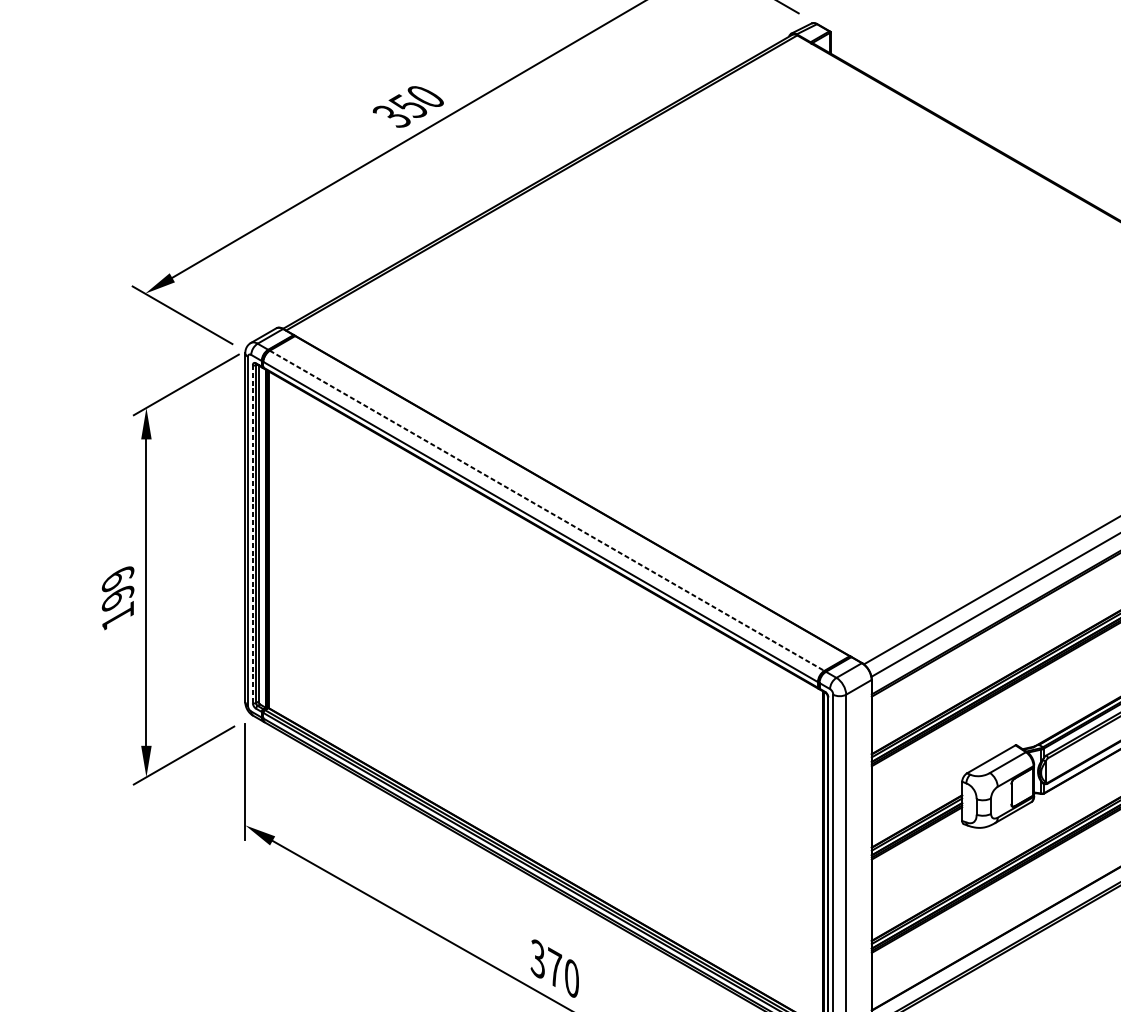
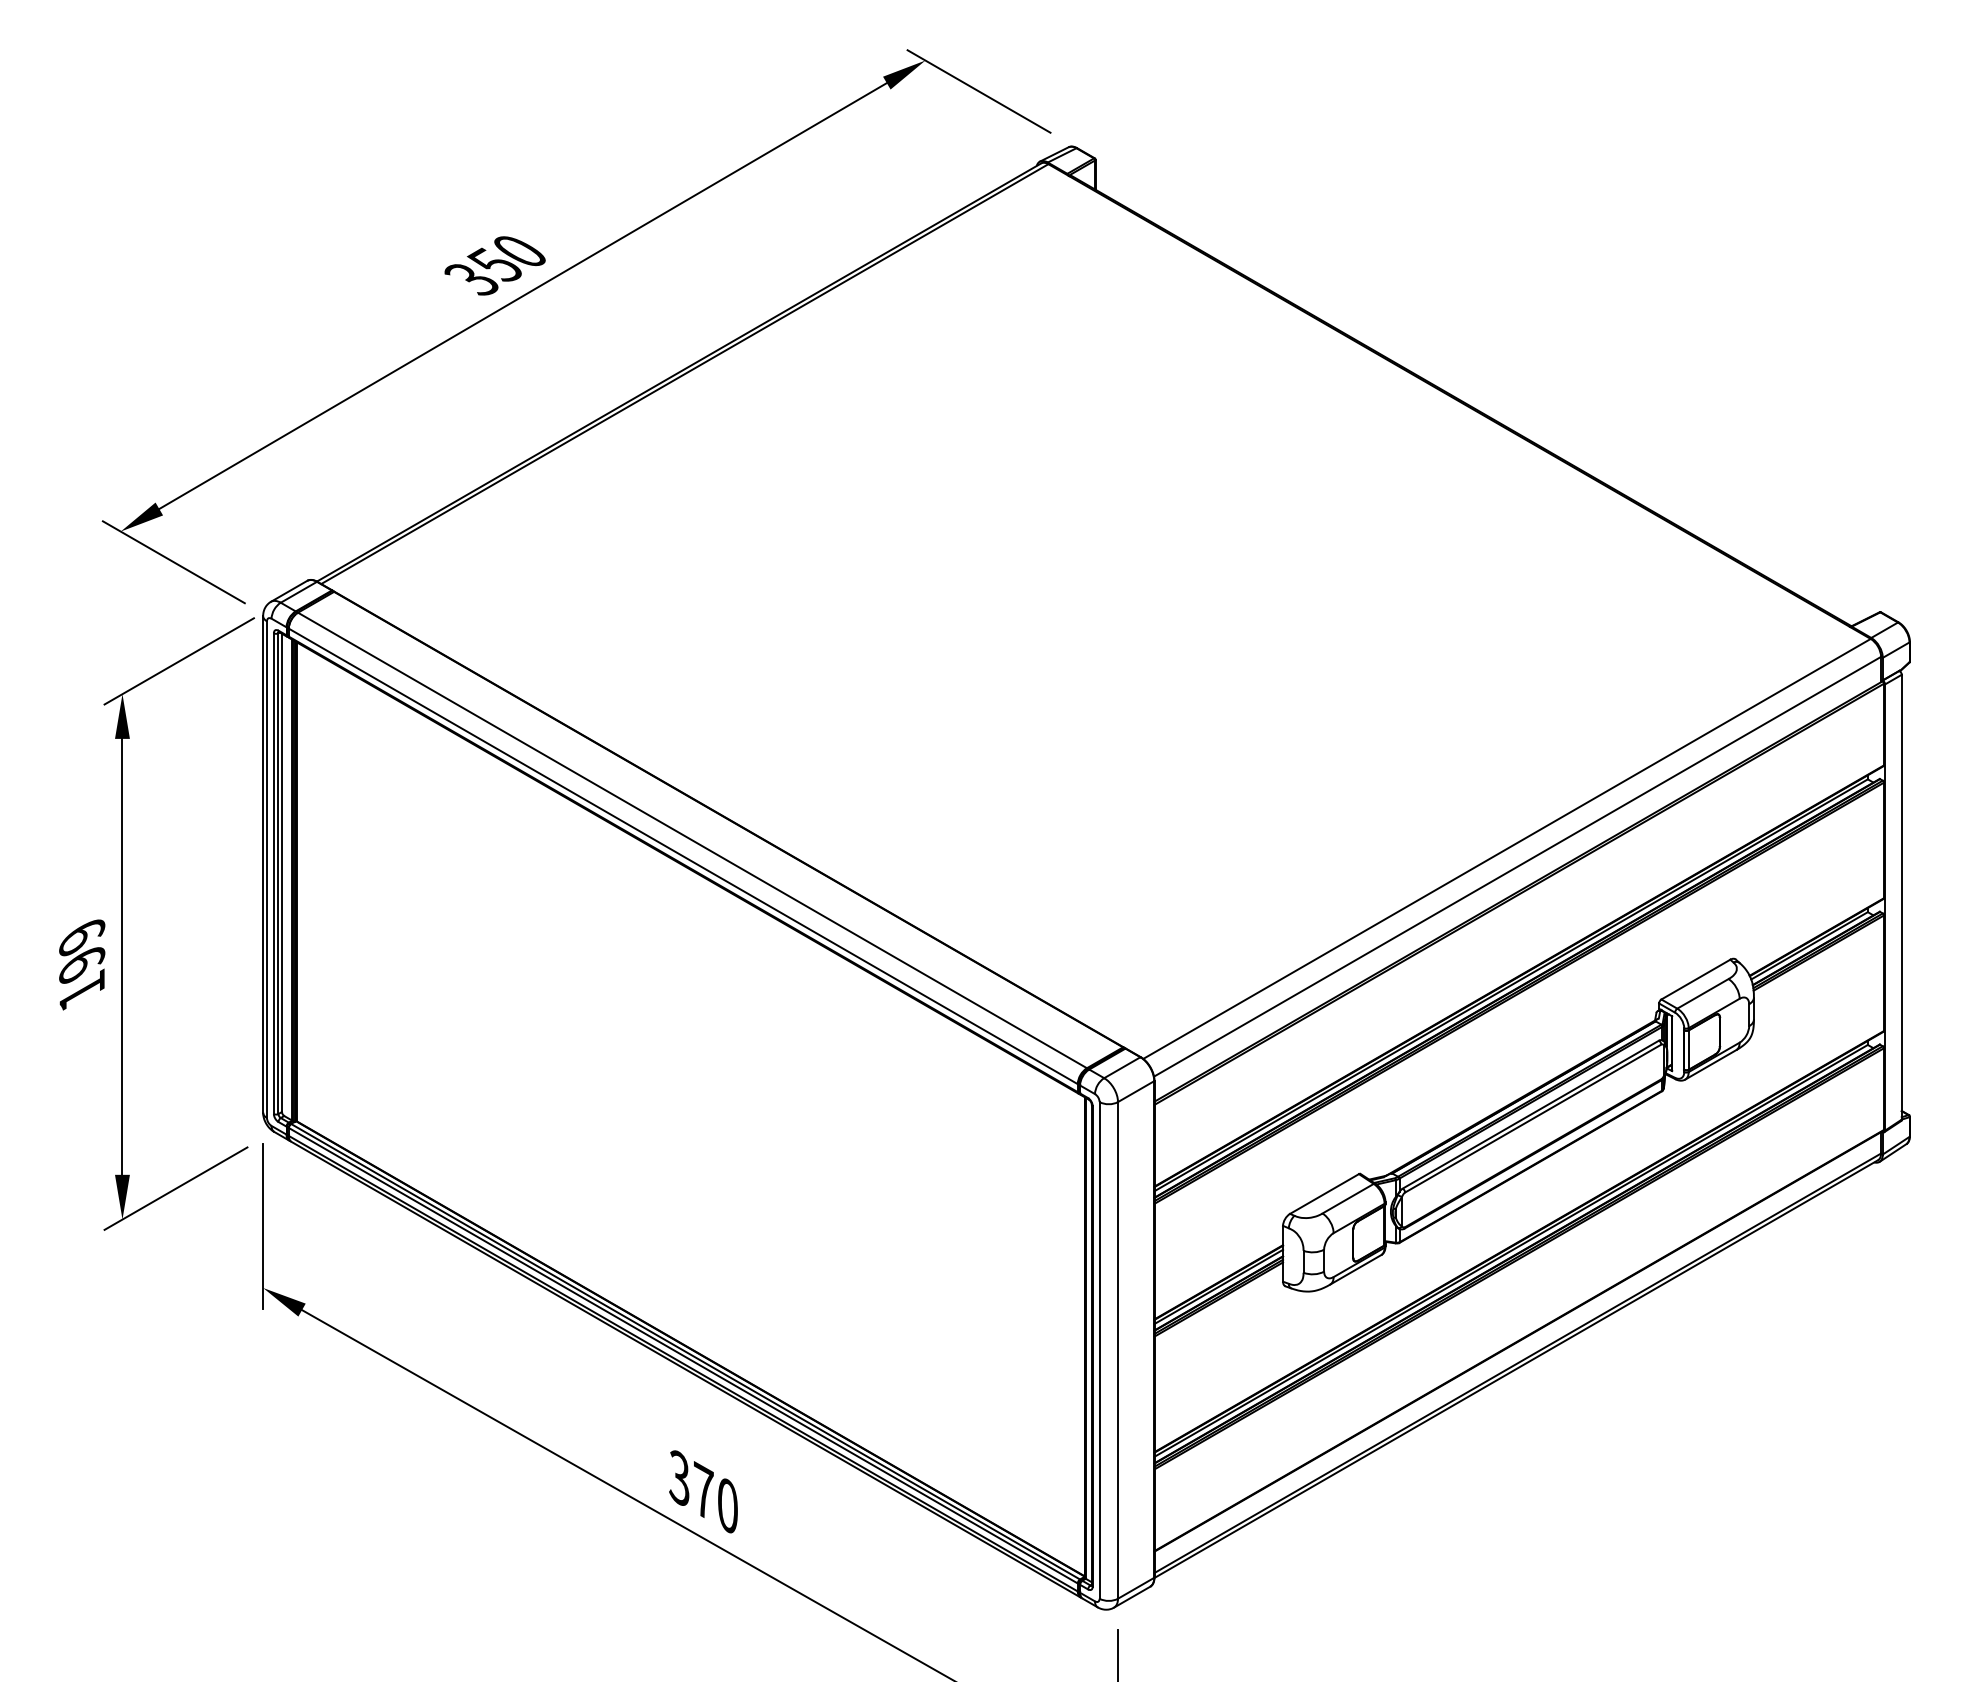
line: (547, 510) -> (692, 840), dashed -> solid
line: (252, 534) -> (273, 874), dashed -> solid

